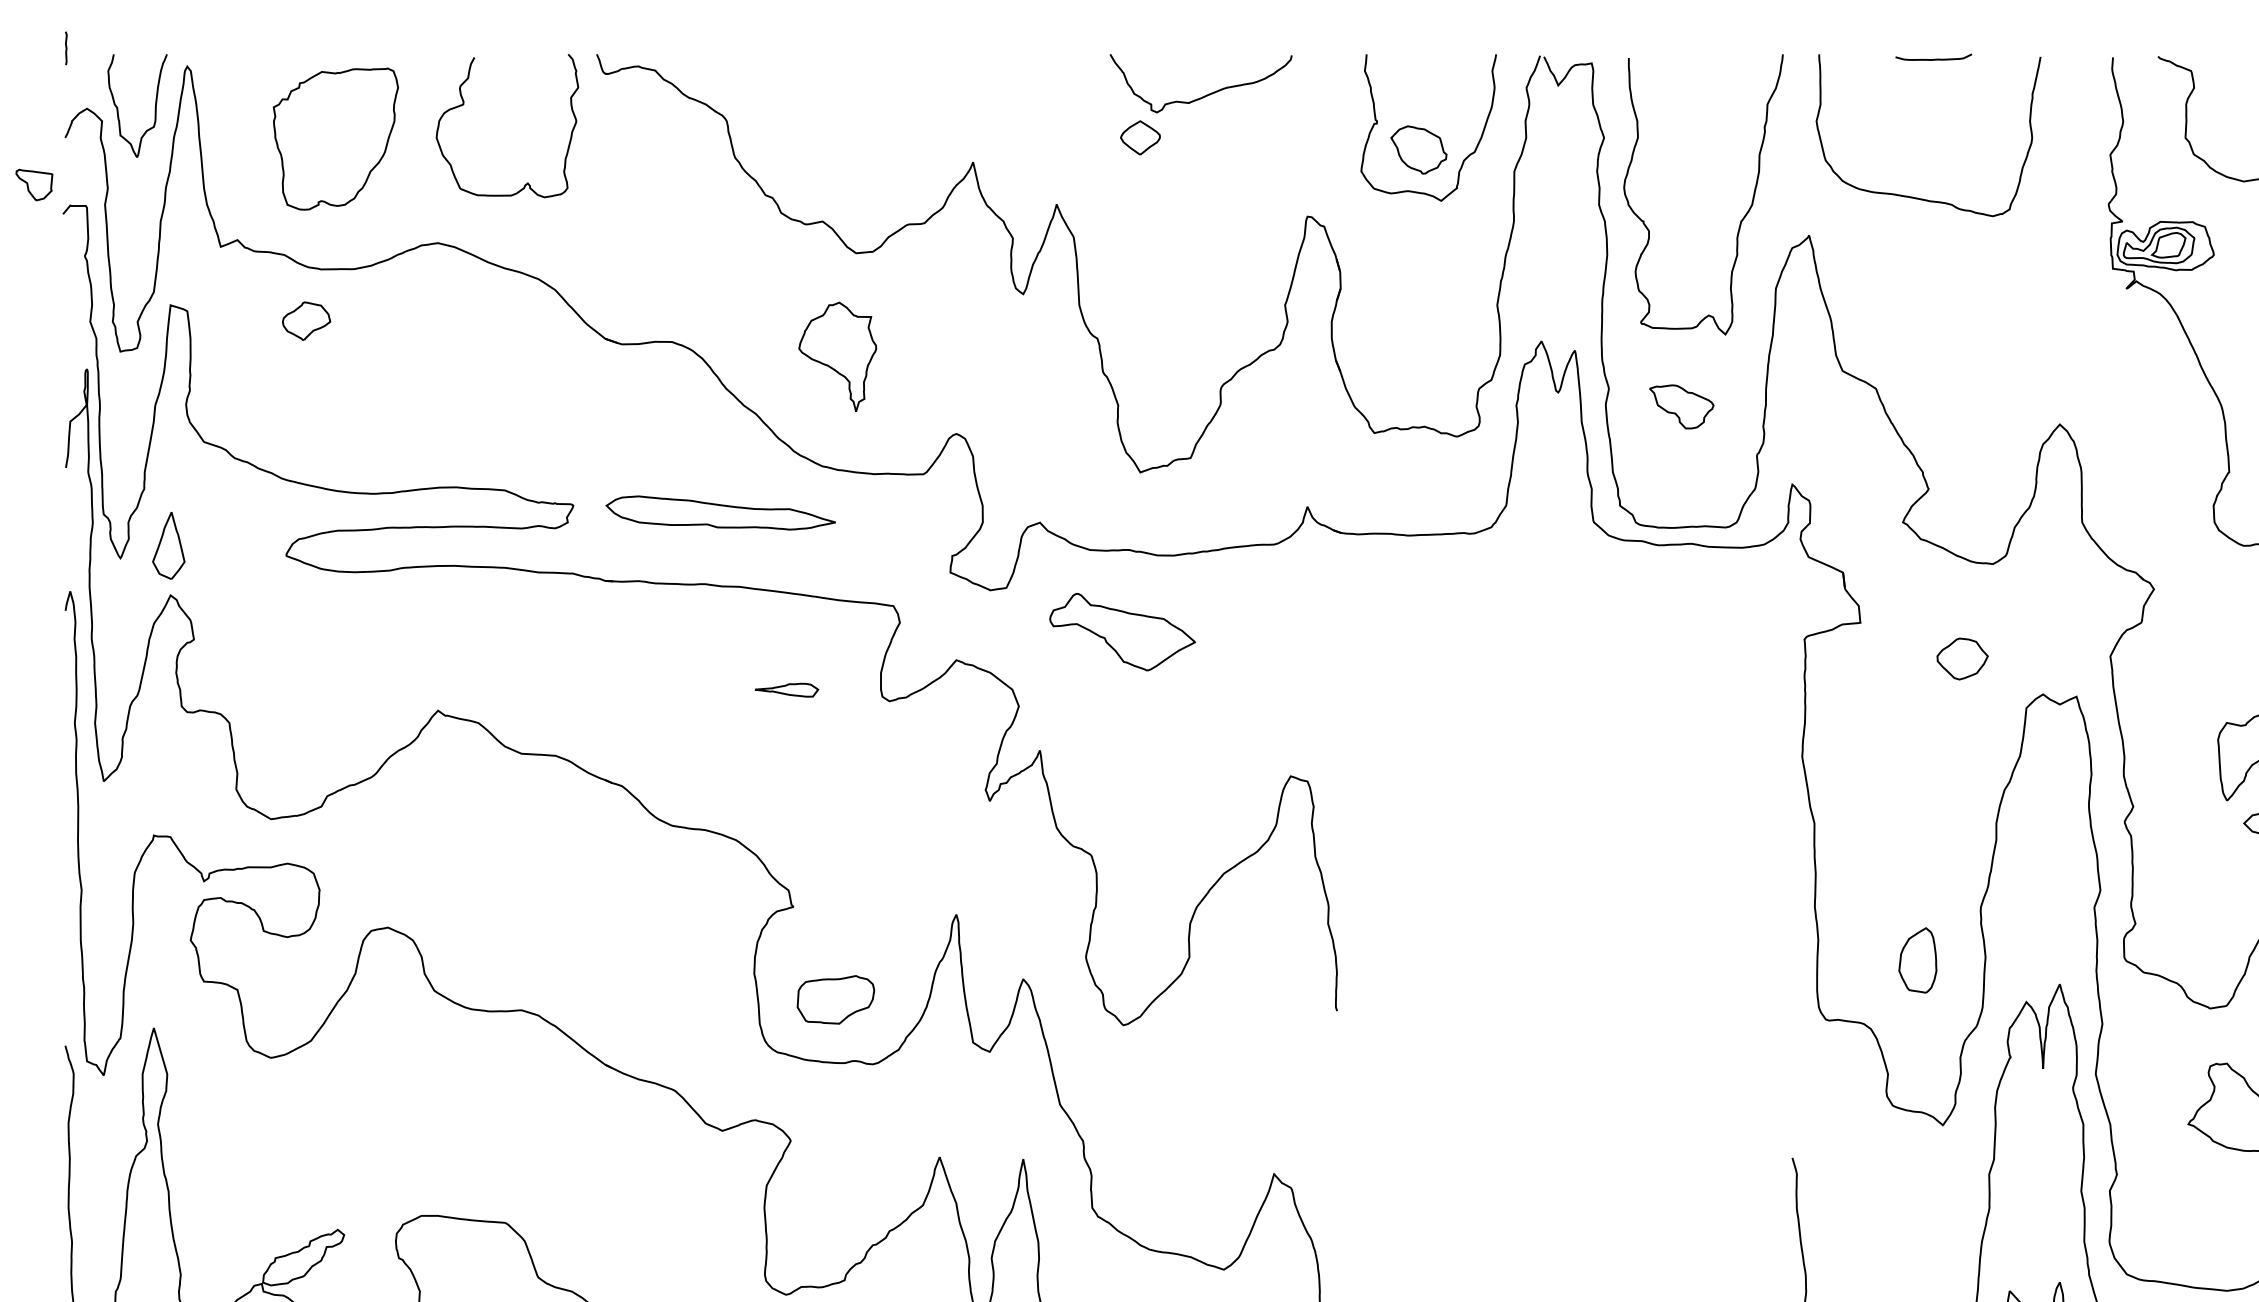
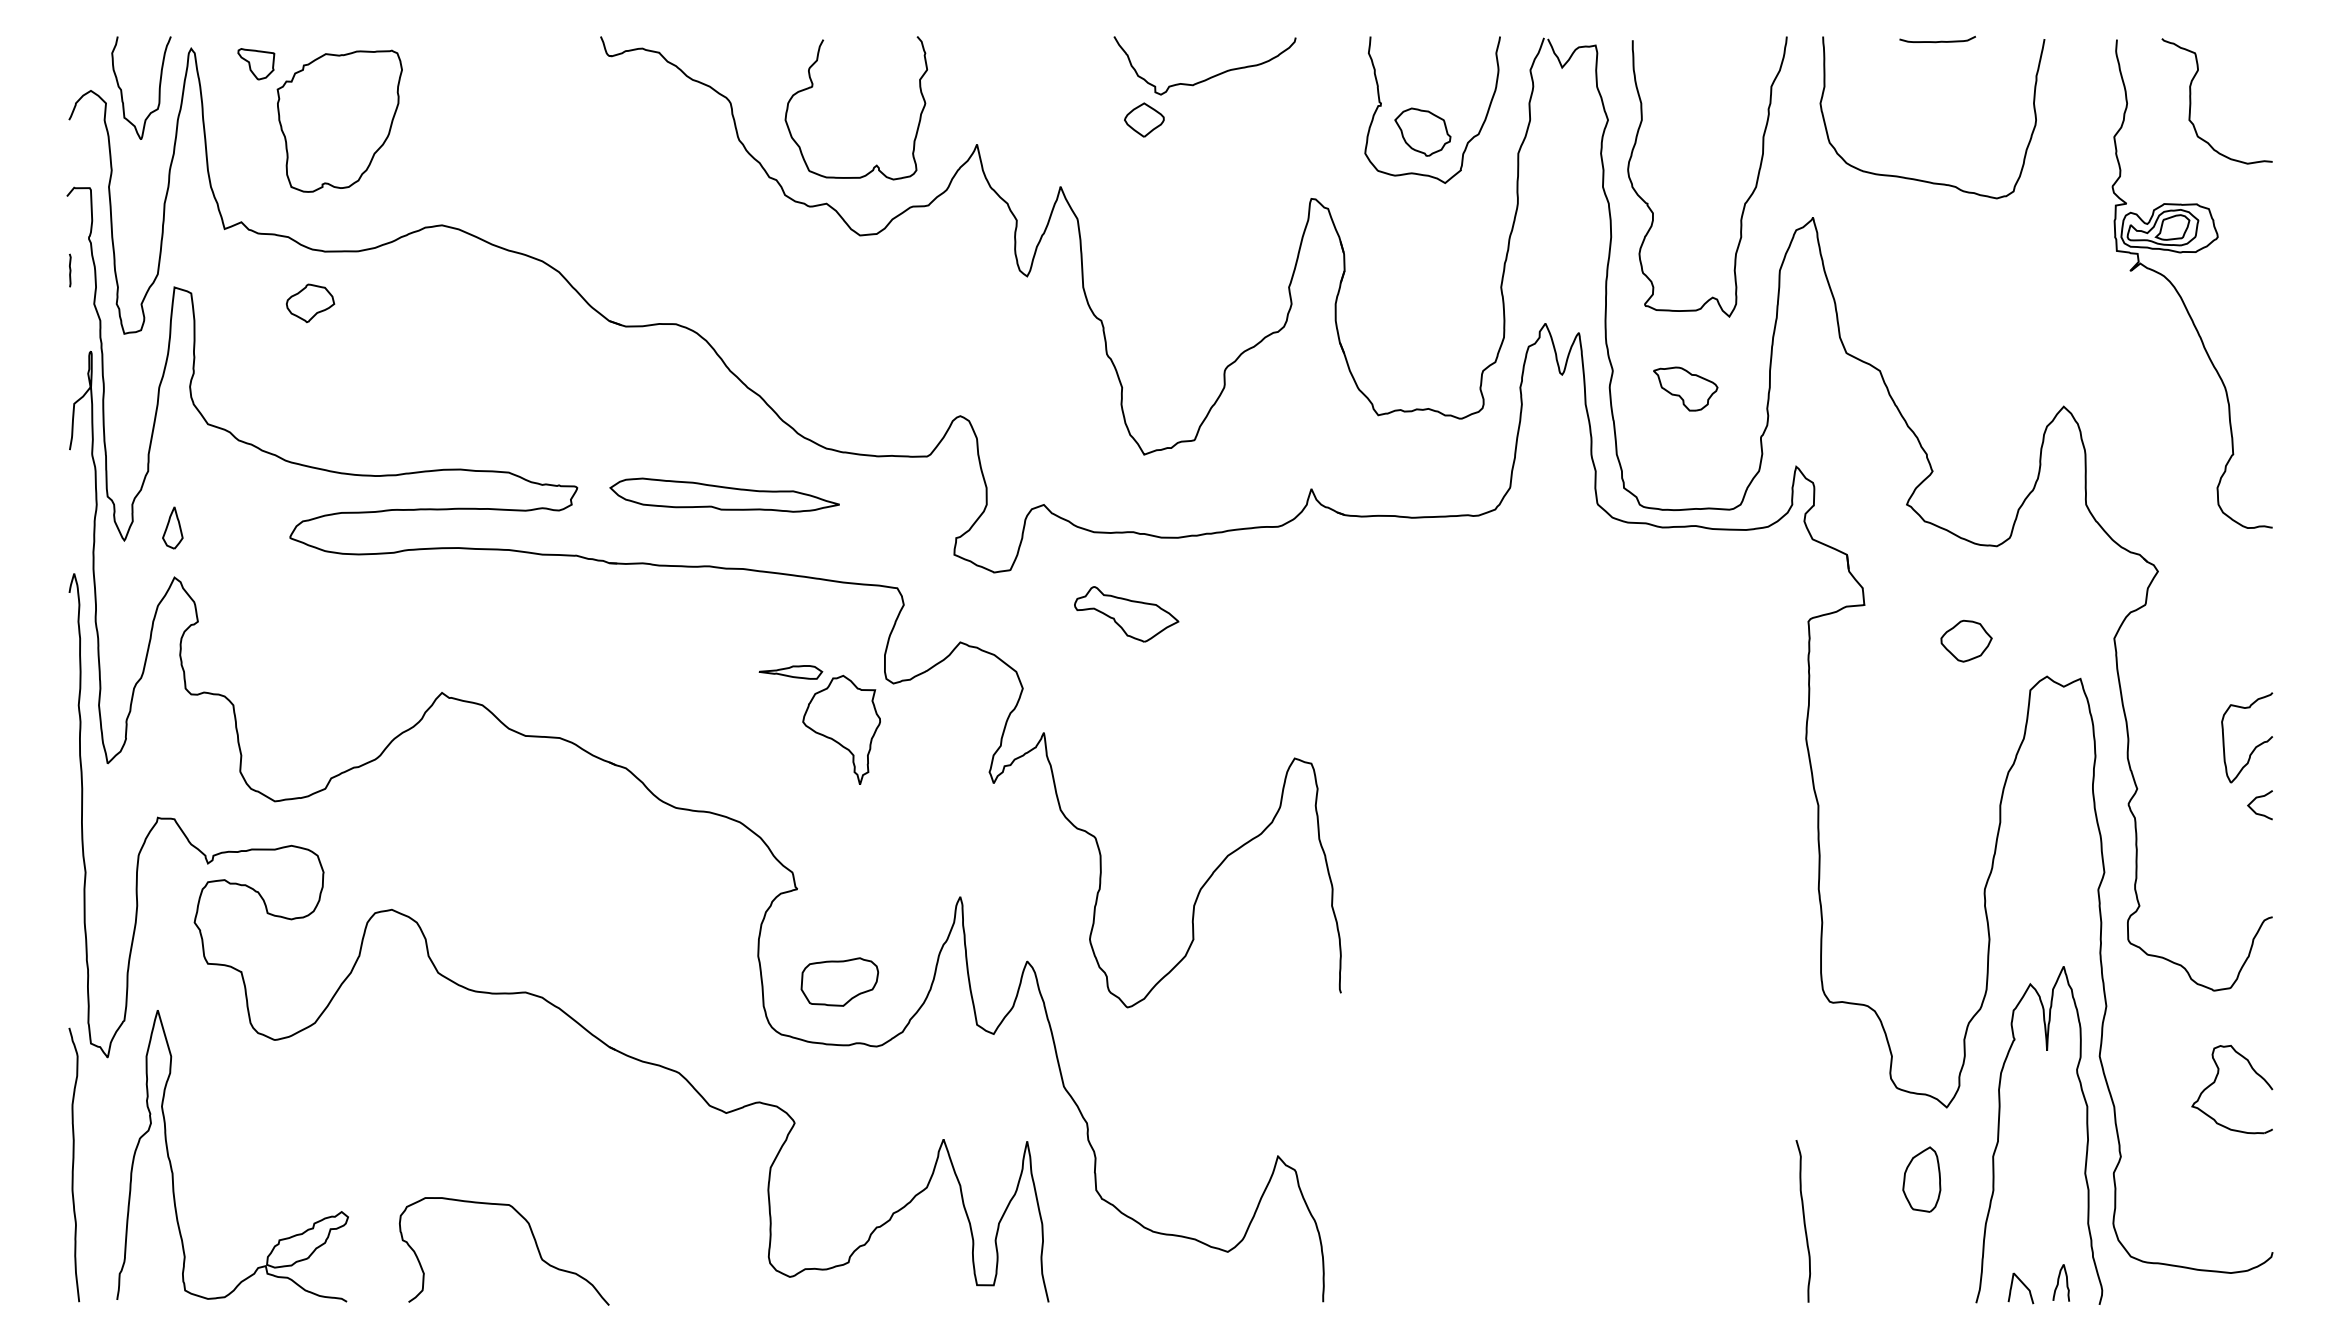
line: (66, 48) -> (70, 270), moved
curve: (464, 104) -> (813, 86), moved
part: (34, 185) -> (256, 64), moved
part: (837, 356) -> (841, 729), moved
part: (168, 545) -> (172, 527), size x0.62
part: (1122, 632) -> (1126, 614), size x0.71
part: (1917, 960) -> (1921, 1179), moved

